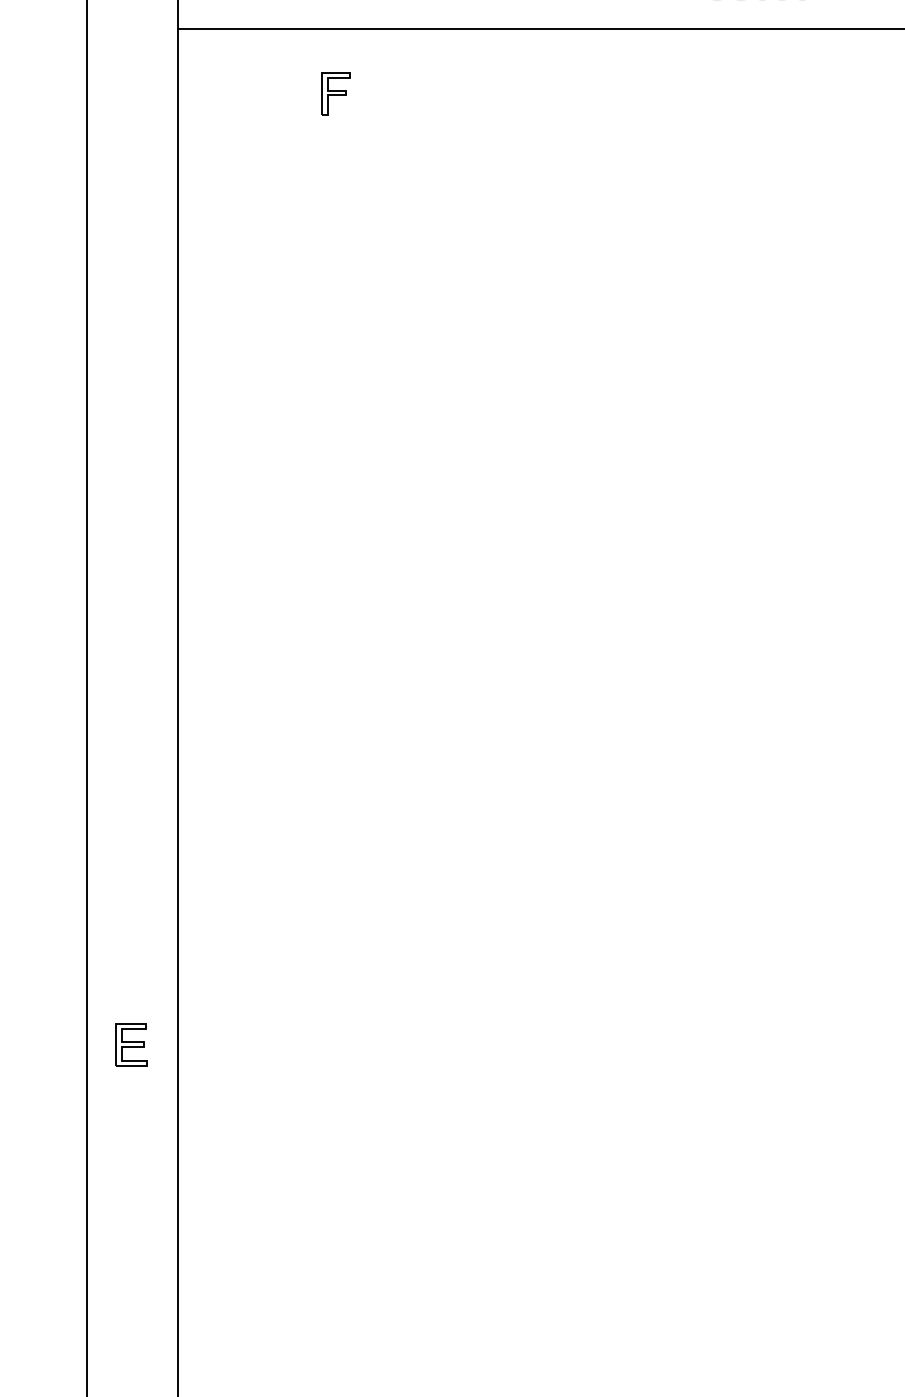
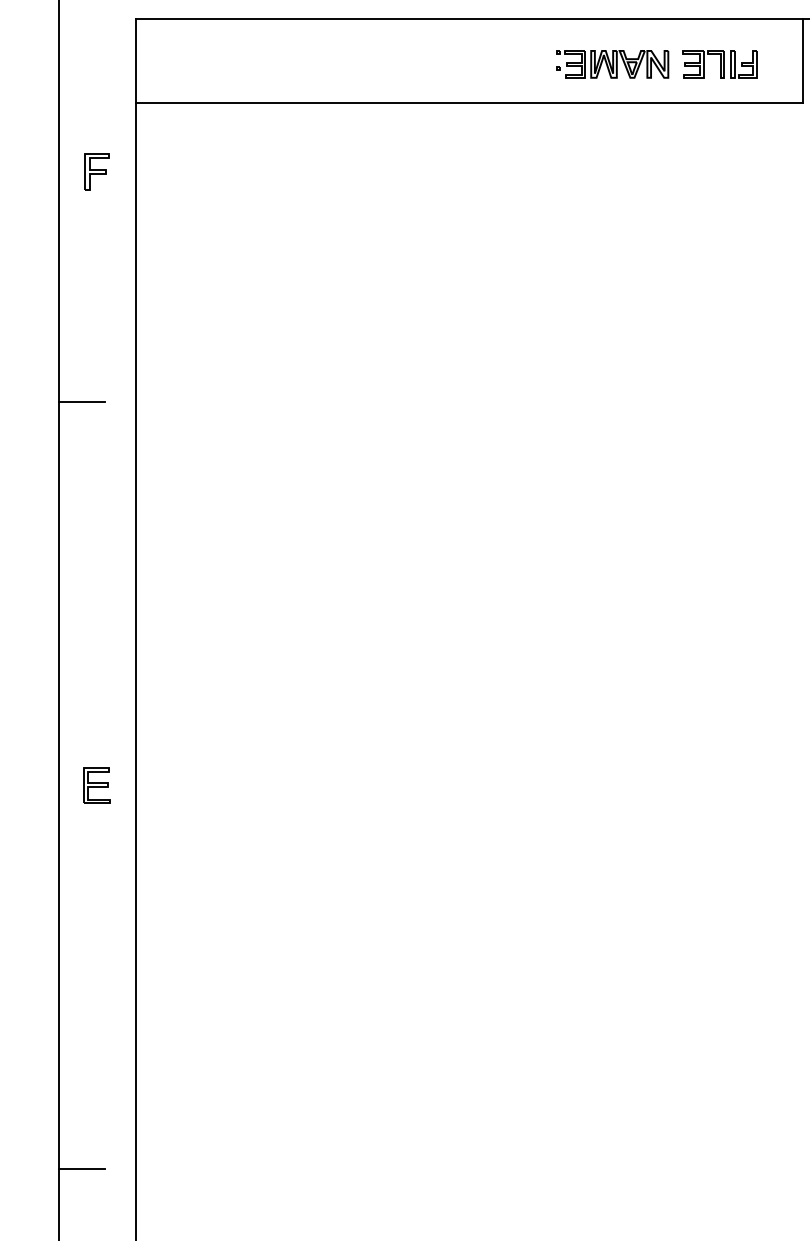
part: (335, 92) -> (96, 171), moved
line: (114, 381) -> (82, 402), added
part: (131, 1044) -> (96, 785), moved
line: (114, 1284) -> (82, 1169), added

